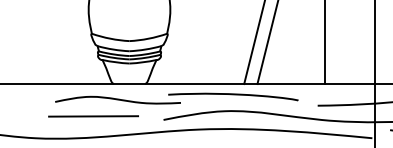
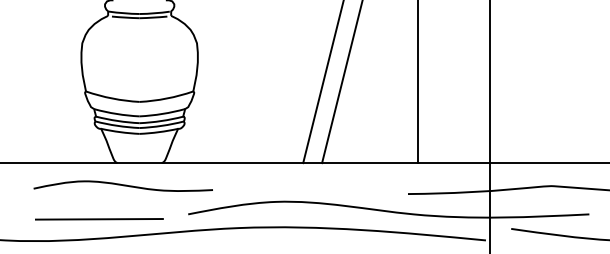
curve: (233, 94) -> (287, 178), removed
line: (93, 116) -> (99, 219), moved

